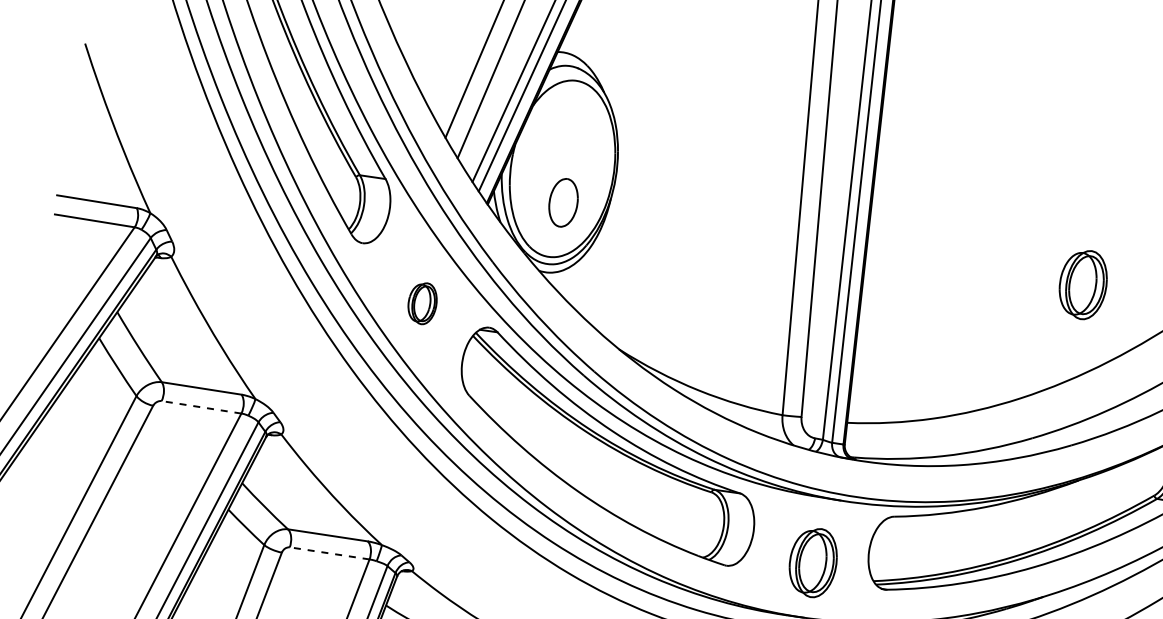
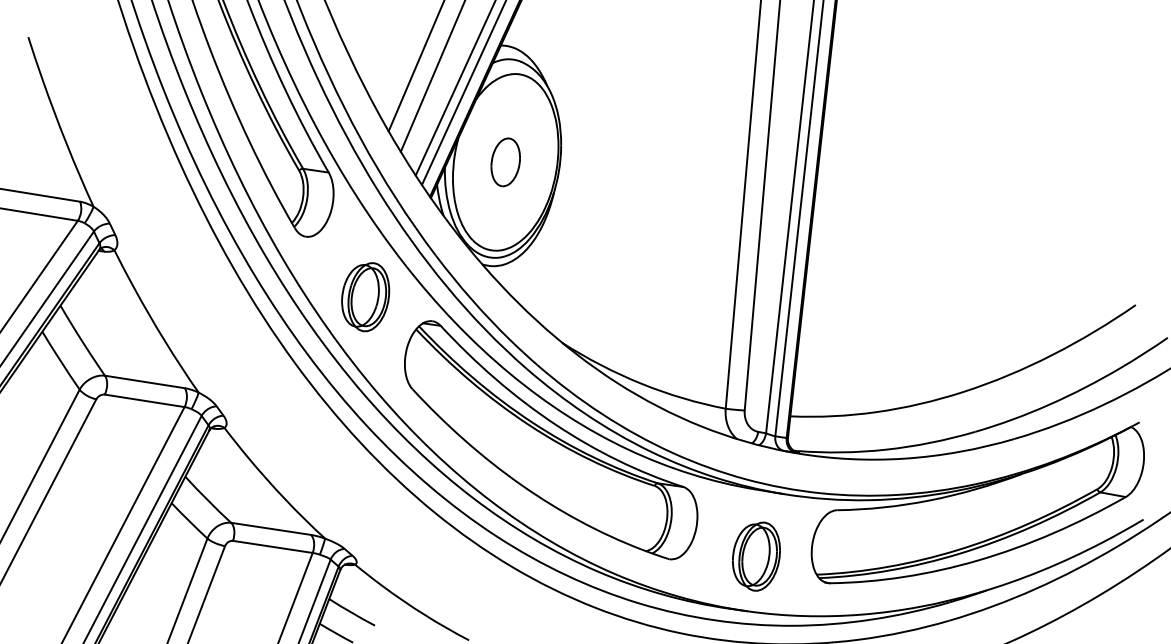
part: (563, 202) -> (505, 162), moved
part: (1083, 284) -> (1026, 278), removed
part: (422, 303) -> (365, 297), size x1.67
line: (201, 406) -> (144, 400), dashed -> solid
line: (329, 552) -> (272, 546), dashed -> solid

